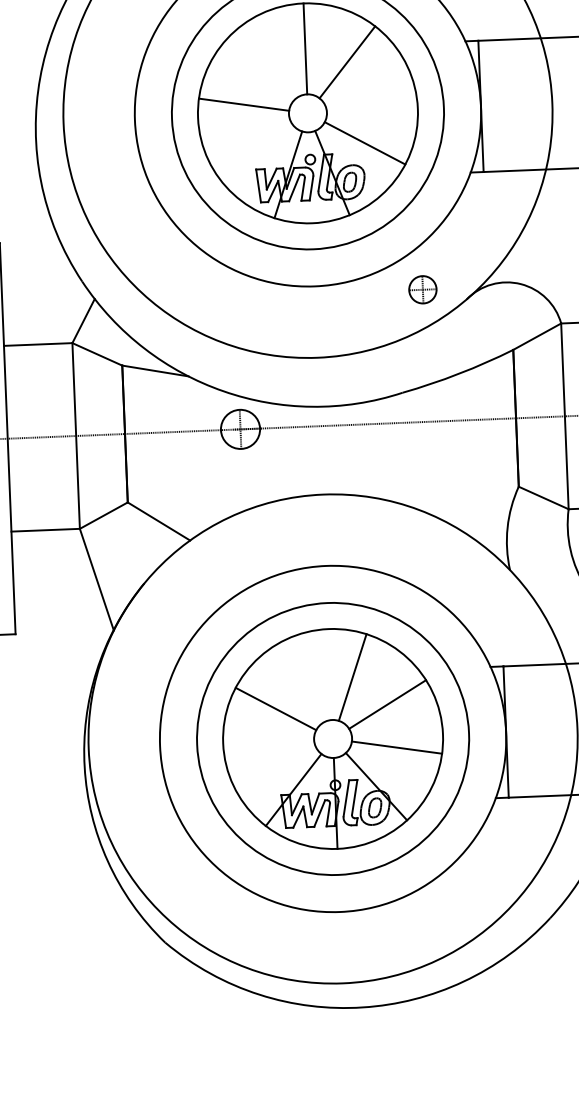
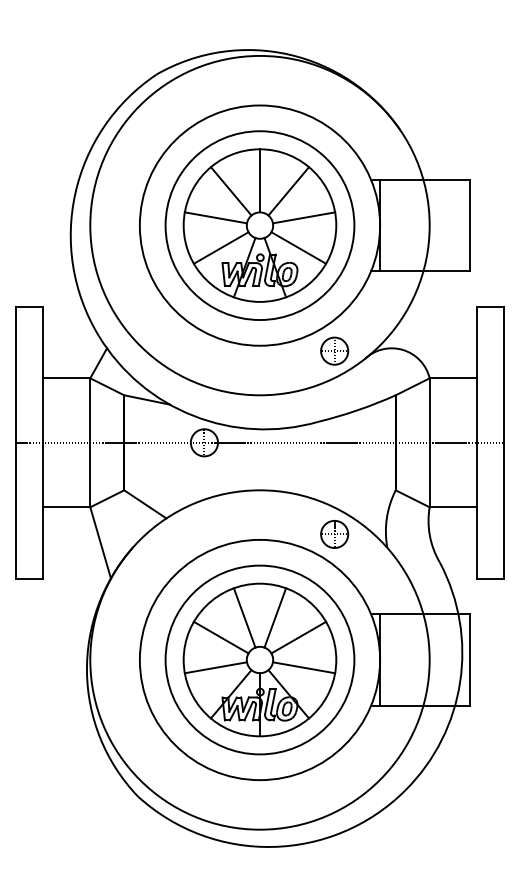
line: (263, 65) -> (230, 191), added
line: (370, 99) -> (303, 217), added
line: (252, 147) -> (220, 247), added
part: (422, 288) -> (334, 350), size x1.43
part: (433, 553) -> (334, 534), added
line: (308, 678) -> (244, 617), added
line: (269, 752) -> (215, 667), added

